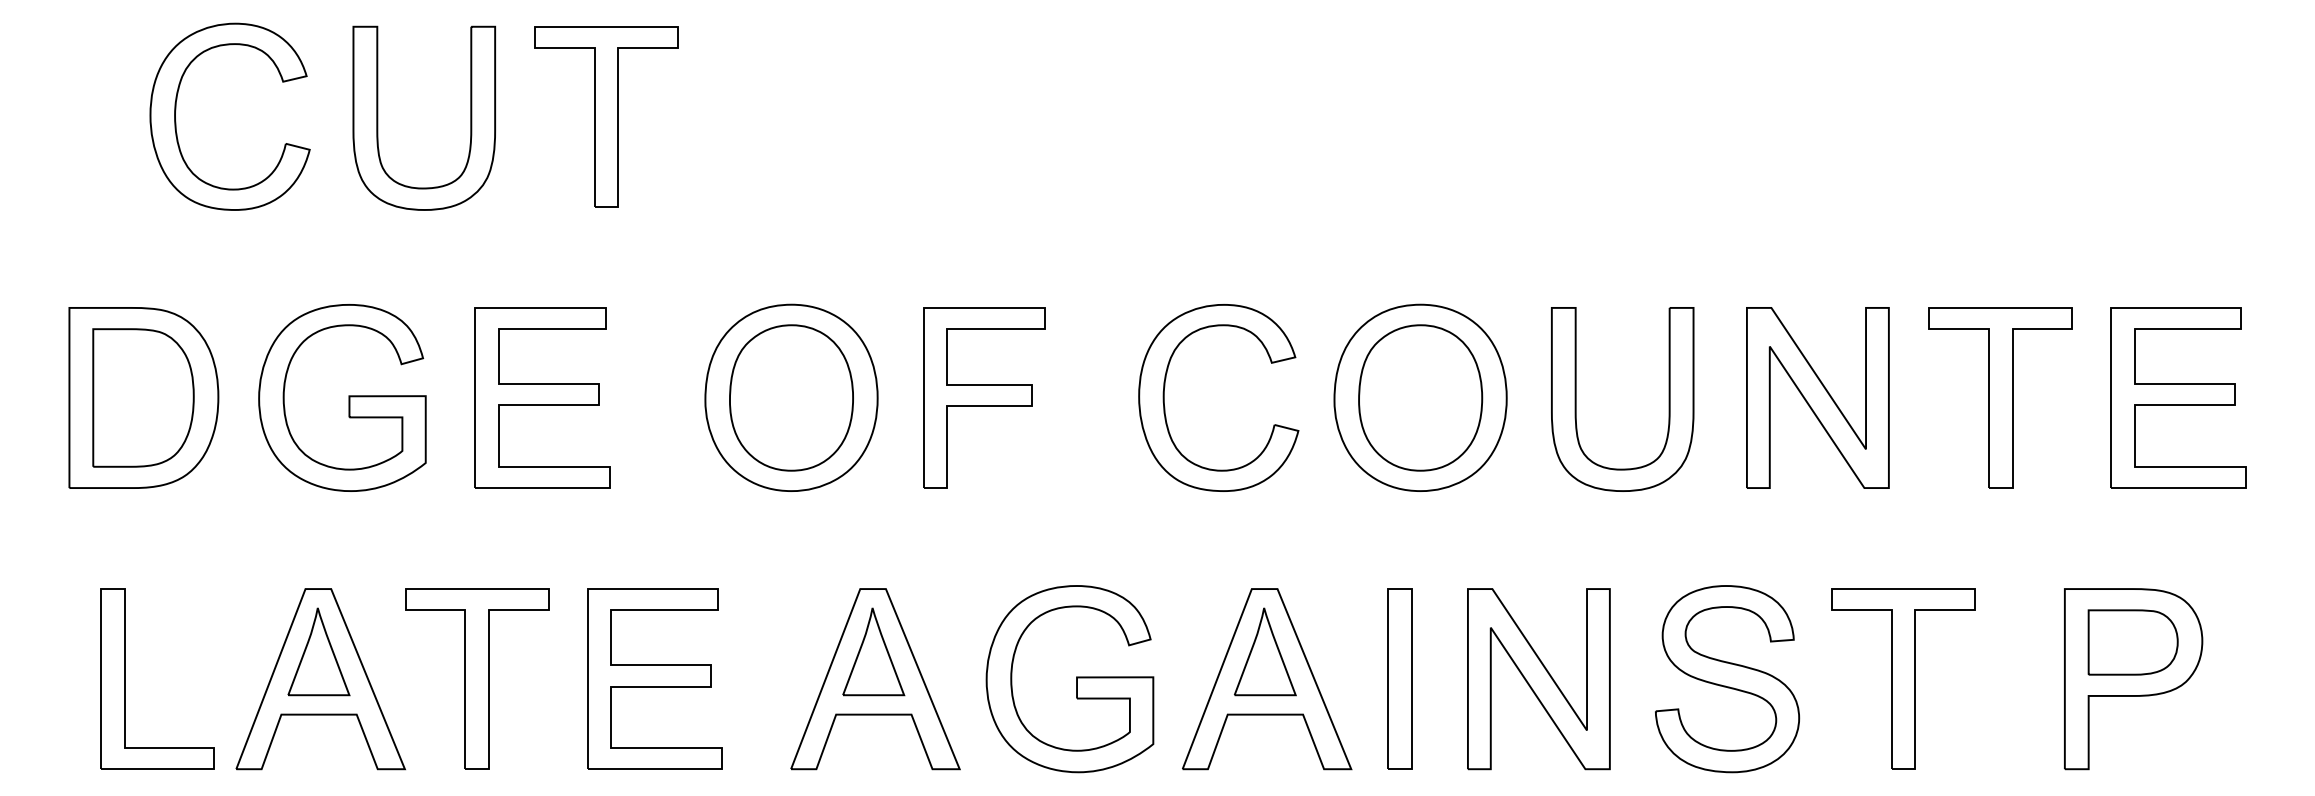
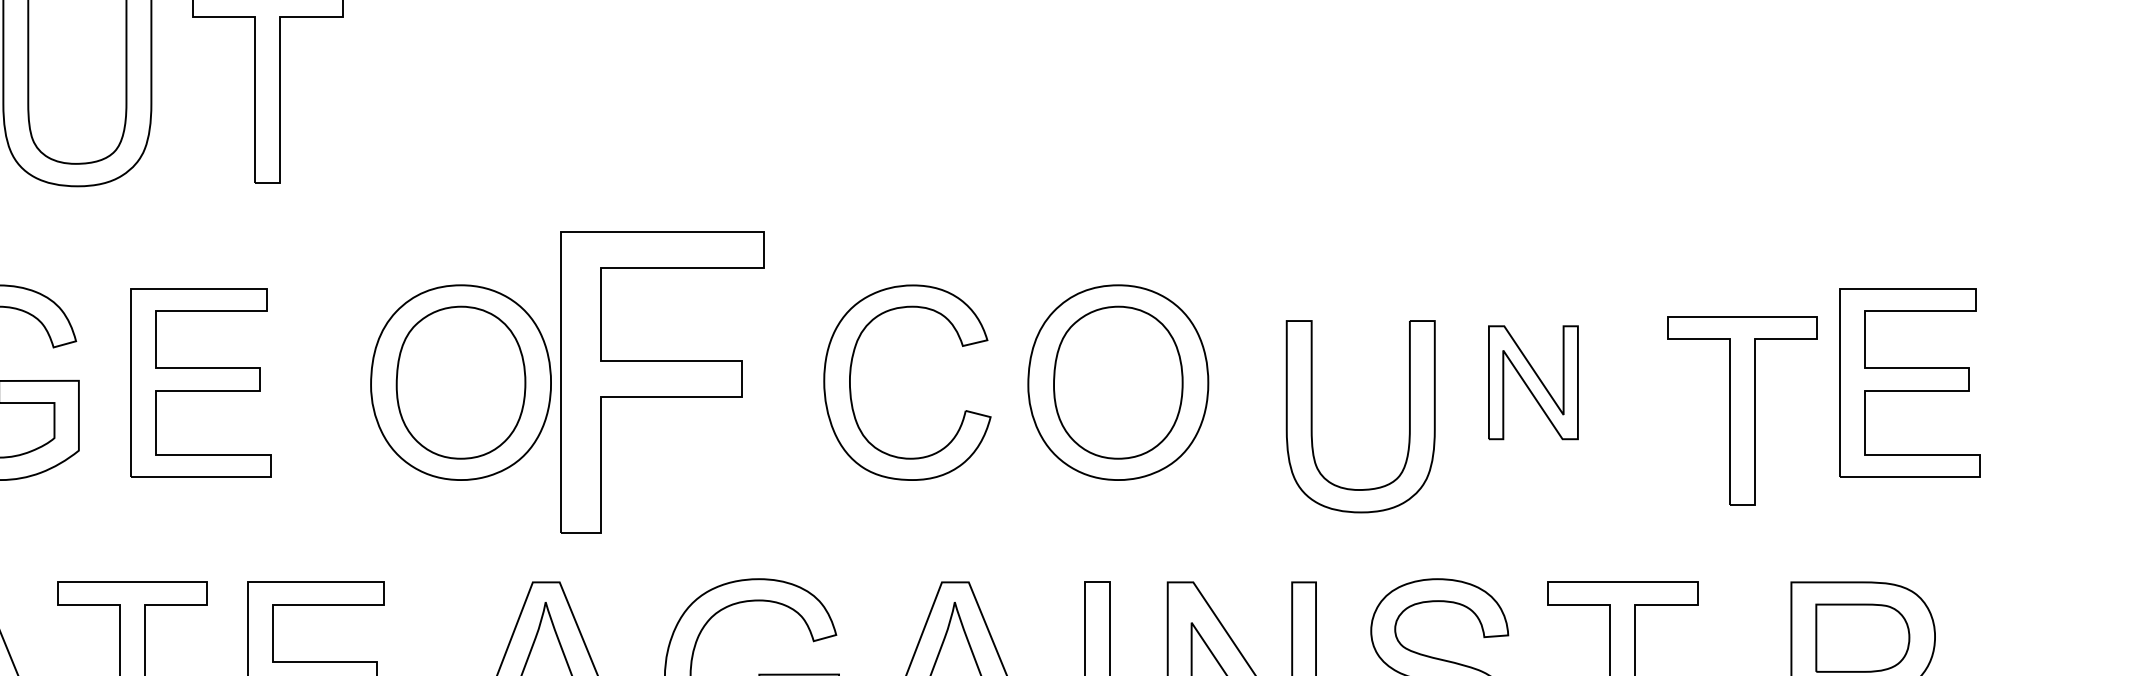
part: (984, 397) -> (662, 382), size x1.6
part: (1817, 397) -> (1532, 382), size x0.6
part: (2000, 397) -> (1741, 410), moved
part: (1576, 399) -> (1312, 416), moved

